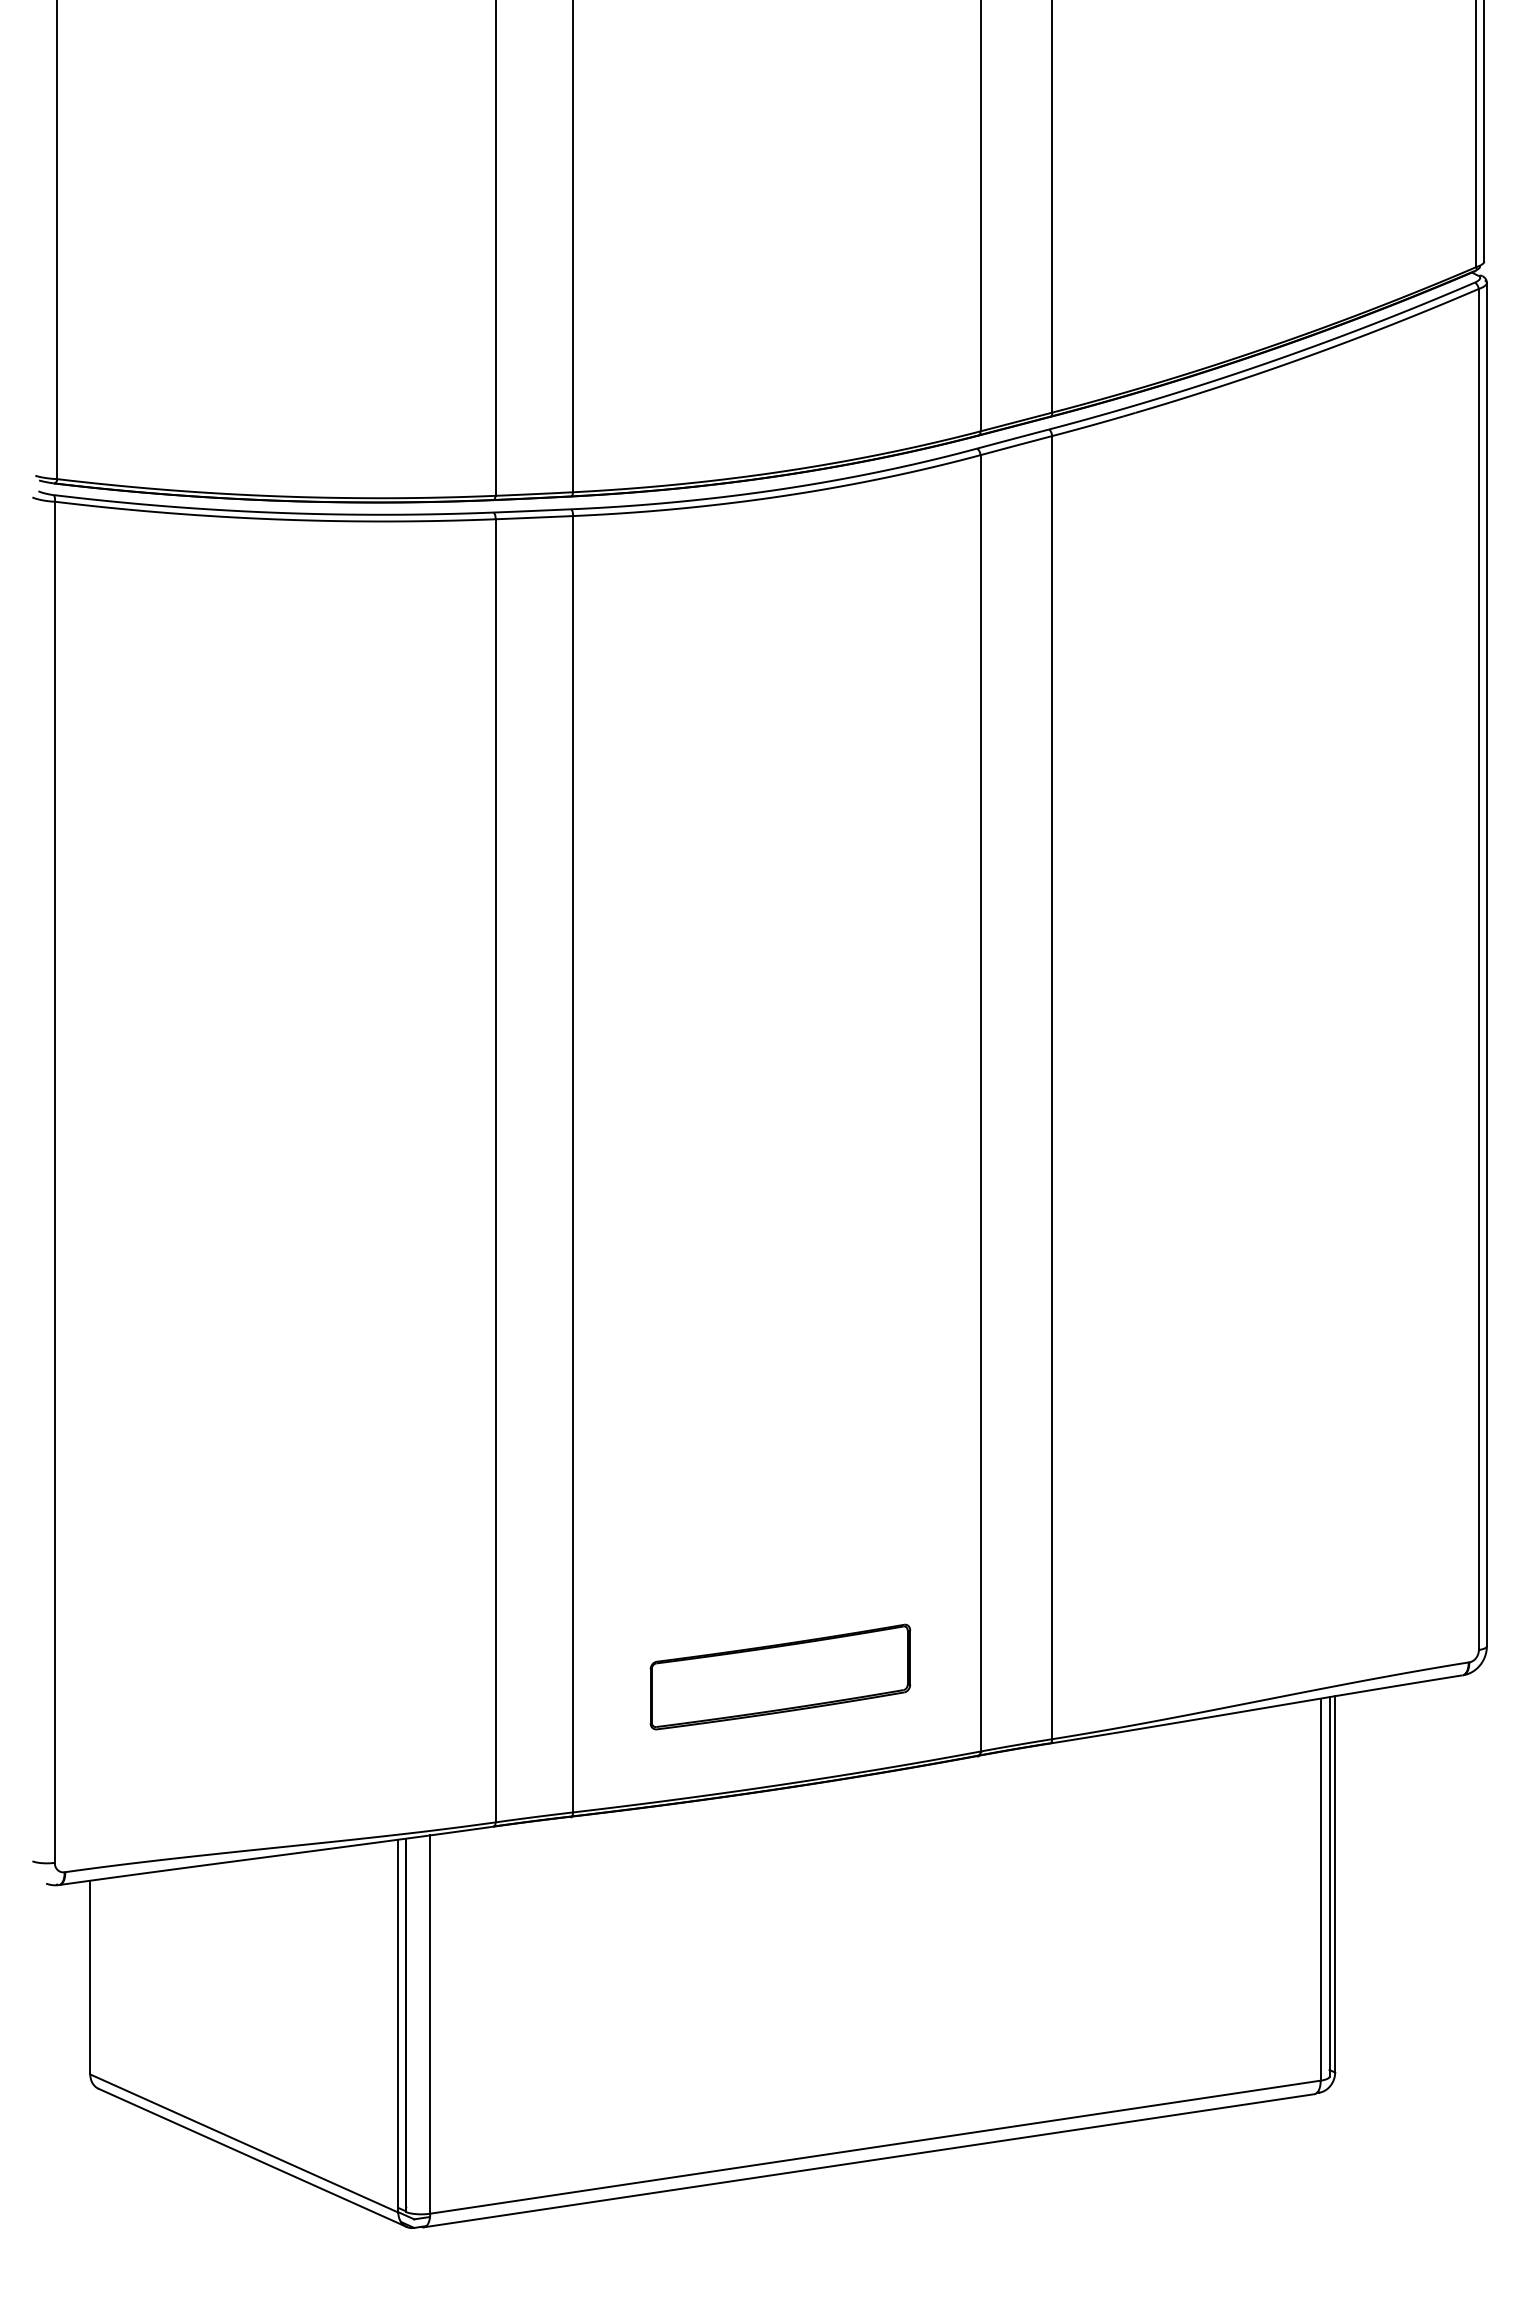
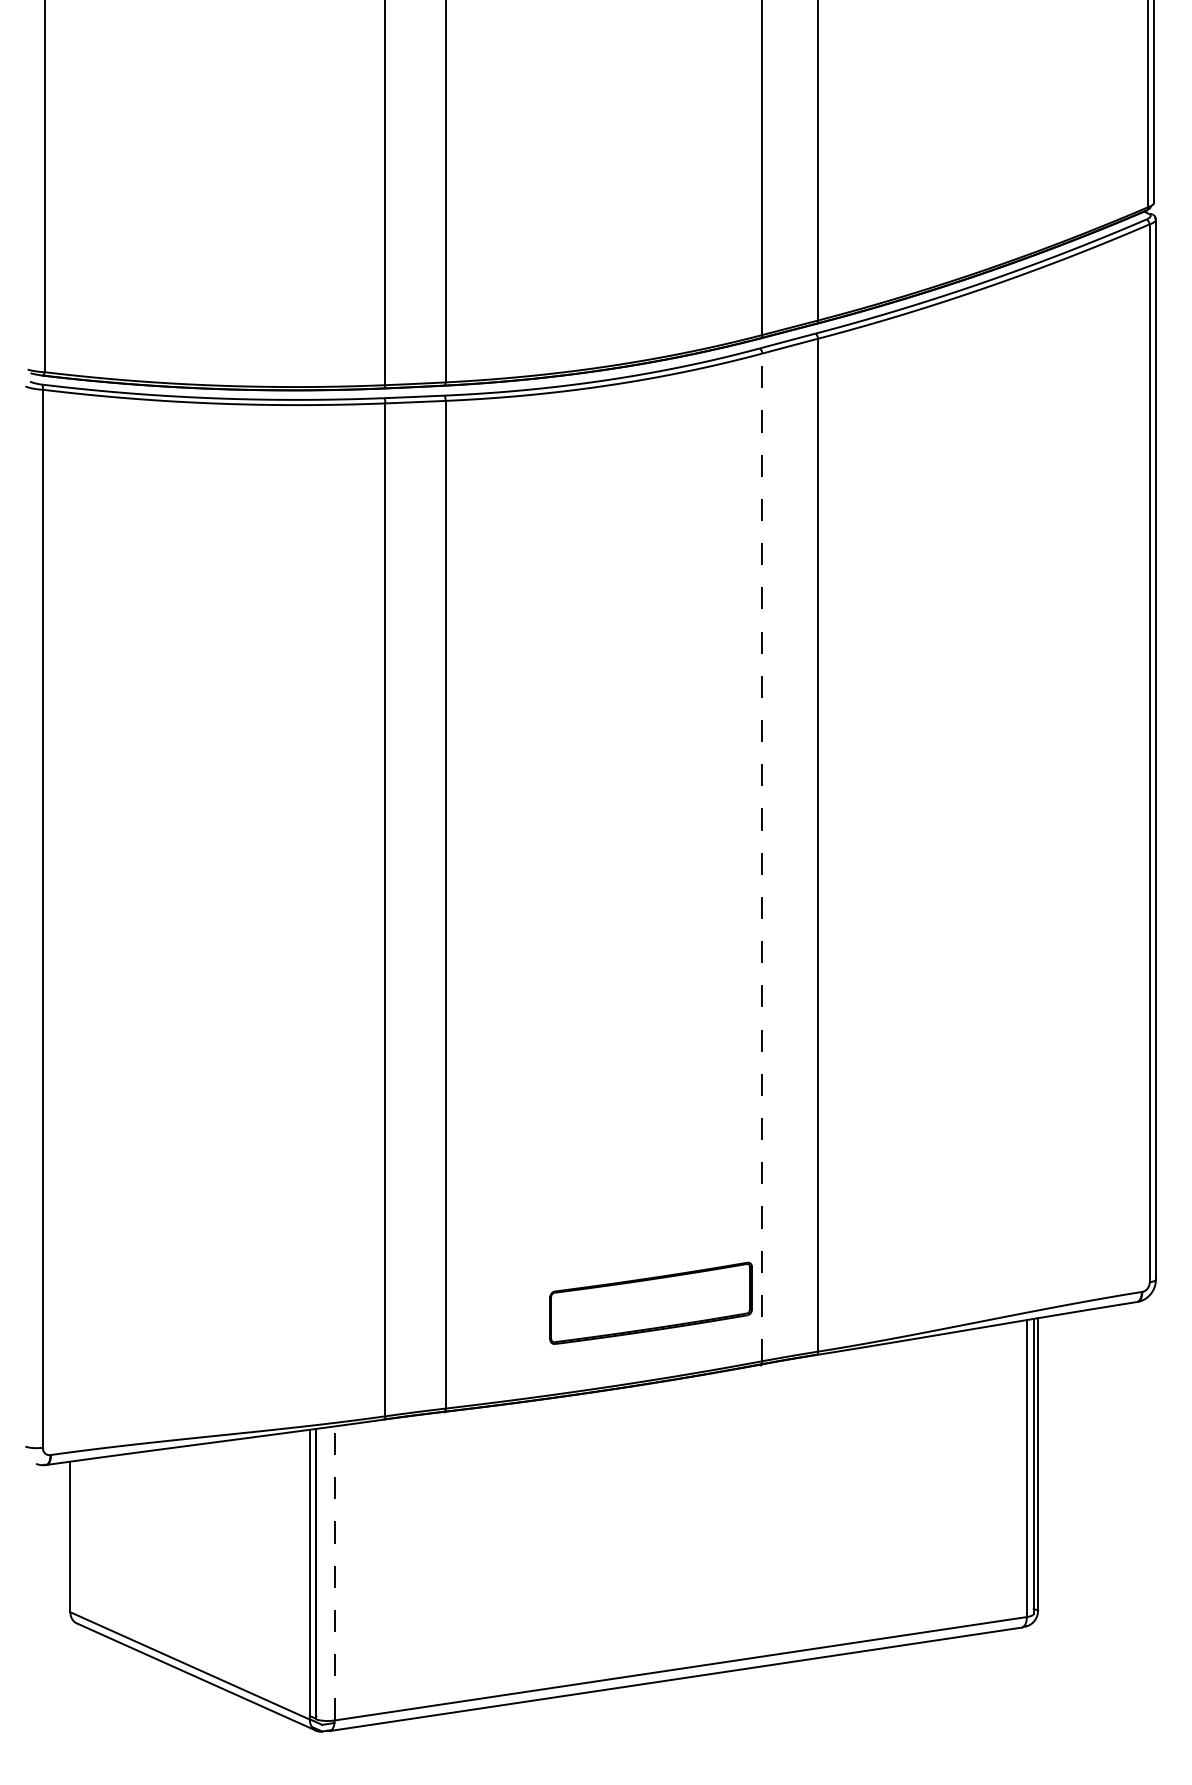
line: (980, 1102) -> (762, 856), solid -> dashed
part: (780, 1676) -> (651, 1302), moved
line: (430, 2024) -> (334, 1573), solid -> dashed

